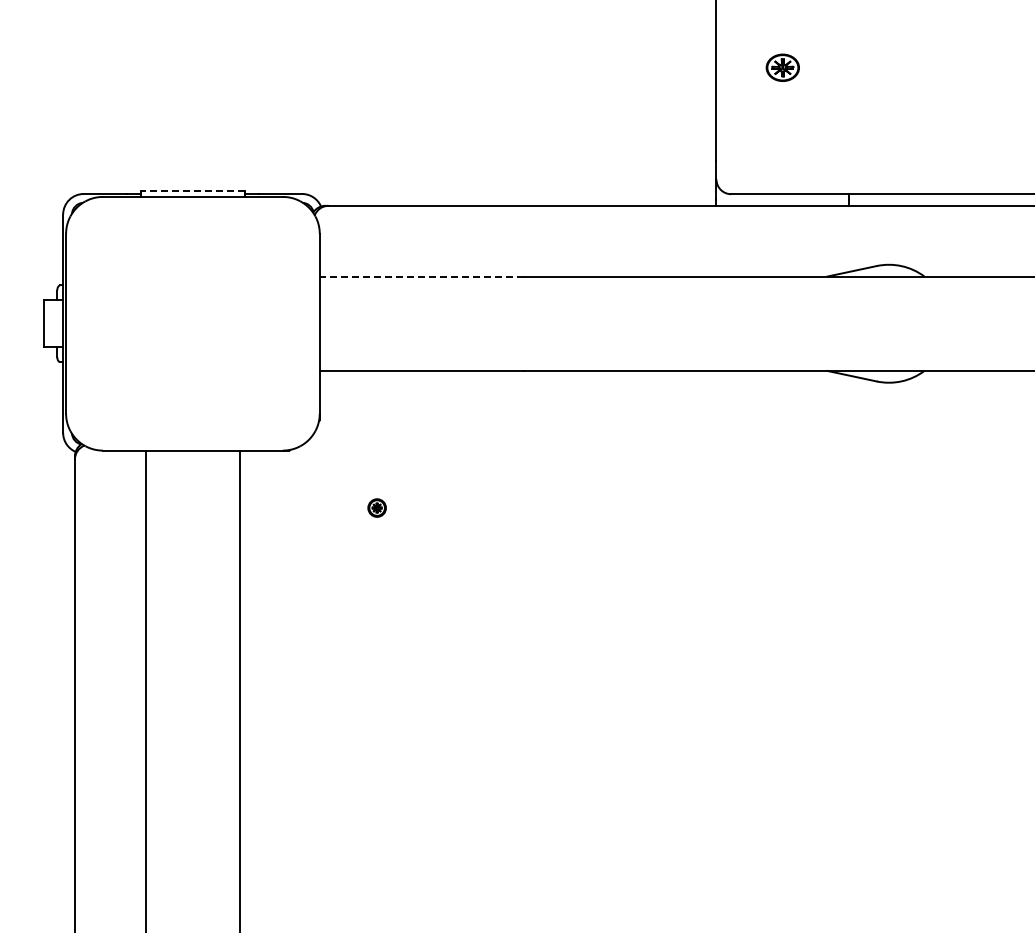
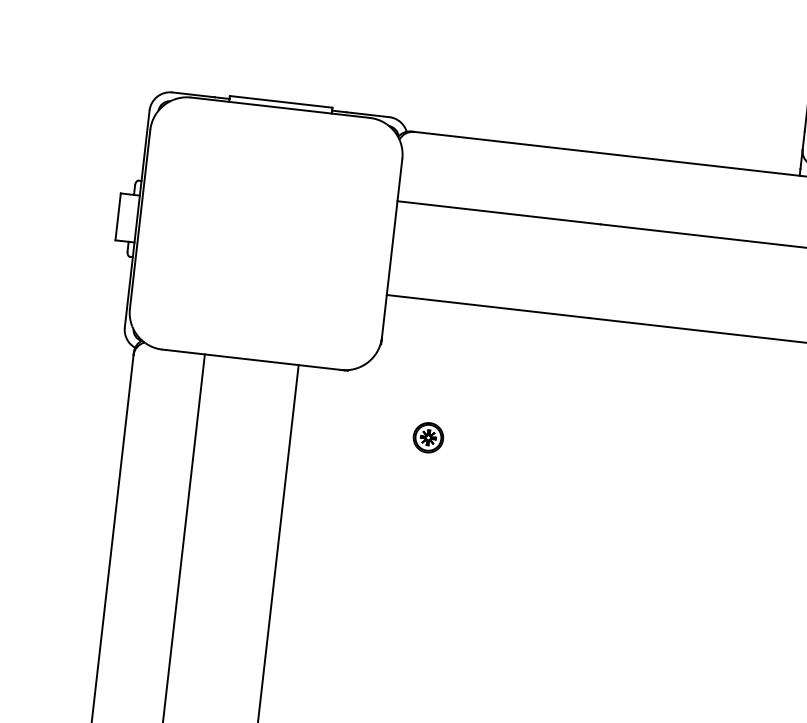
line: (192, 191) -> (280, 102), dashed -> solid
line: (421, 276) -> (498, 212), dashed -> solid
part: (376, 507) -> (427, 437), size x1.67

